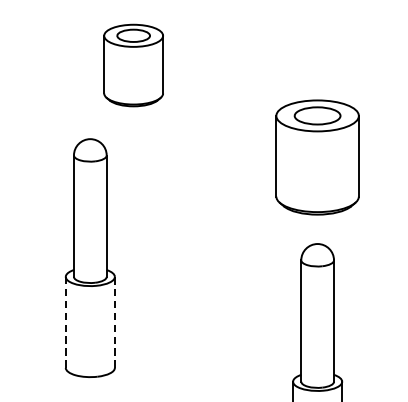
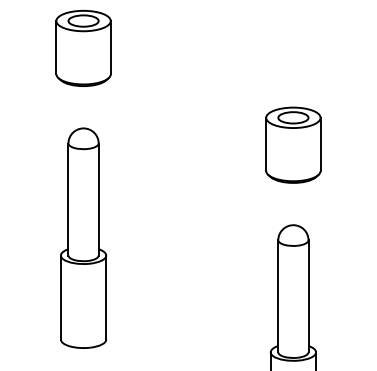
part: (133, 64) -> (83, 47), moved
part: (317, 156) -> (293, 144), size x0.71
line: (115, 322) -> (106, 297), dashed -> solid
line: (65, 323) -> (60, 298), dashed -> solid

